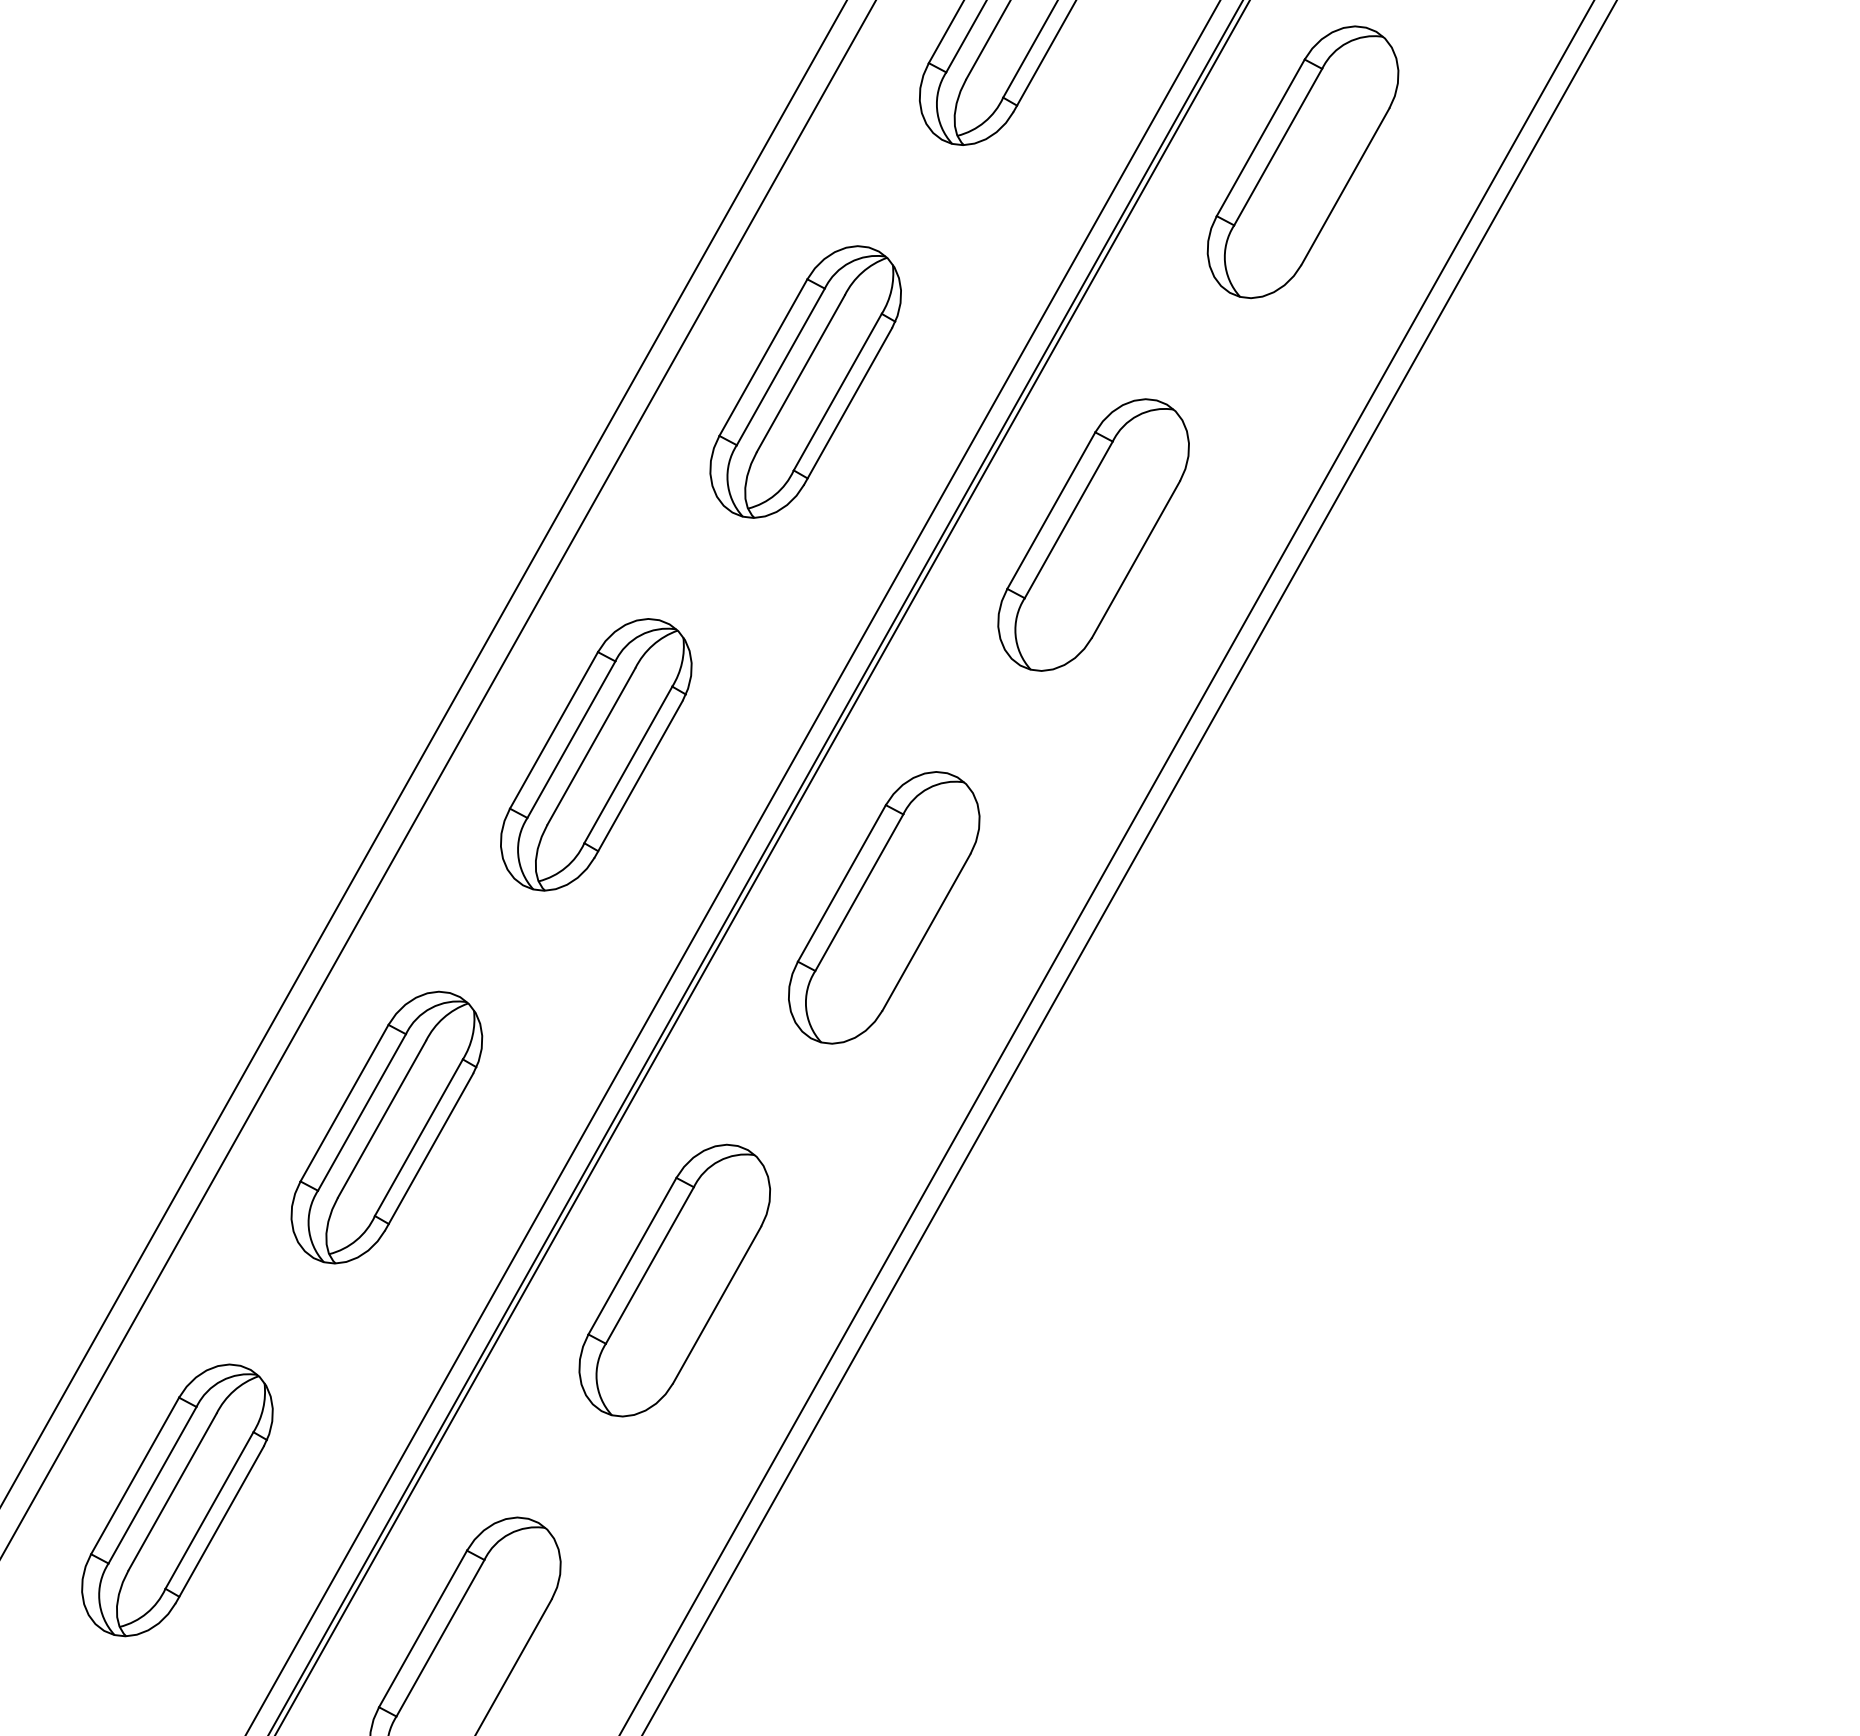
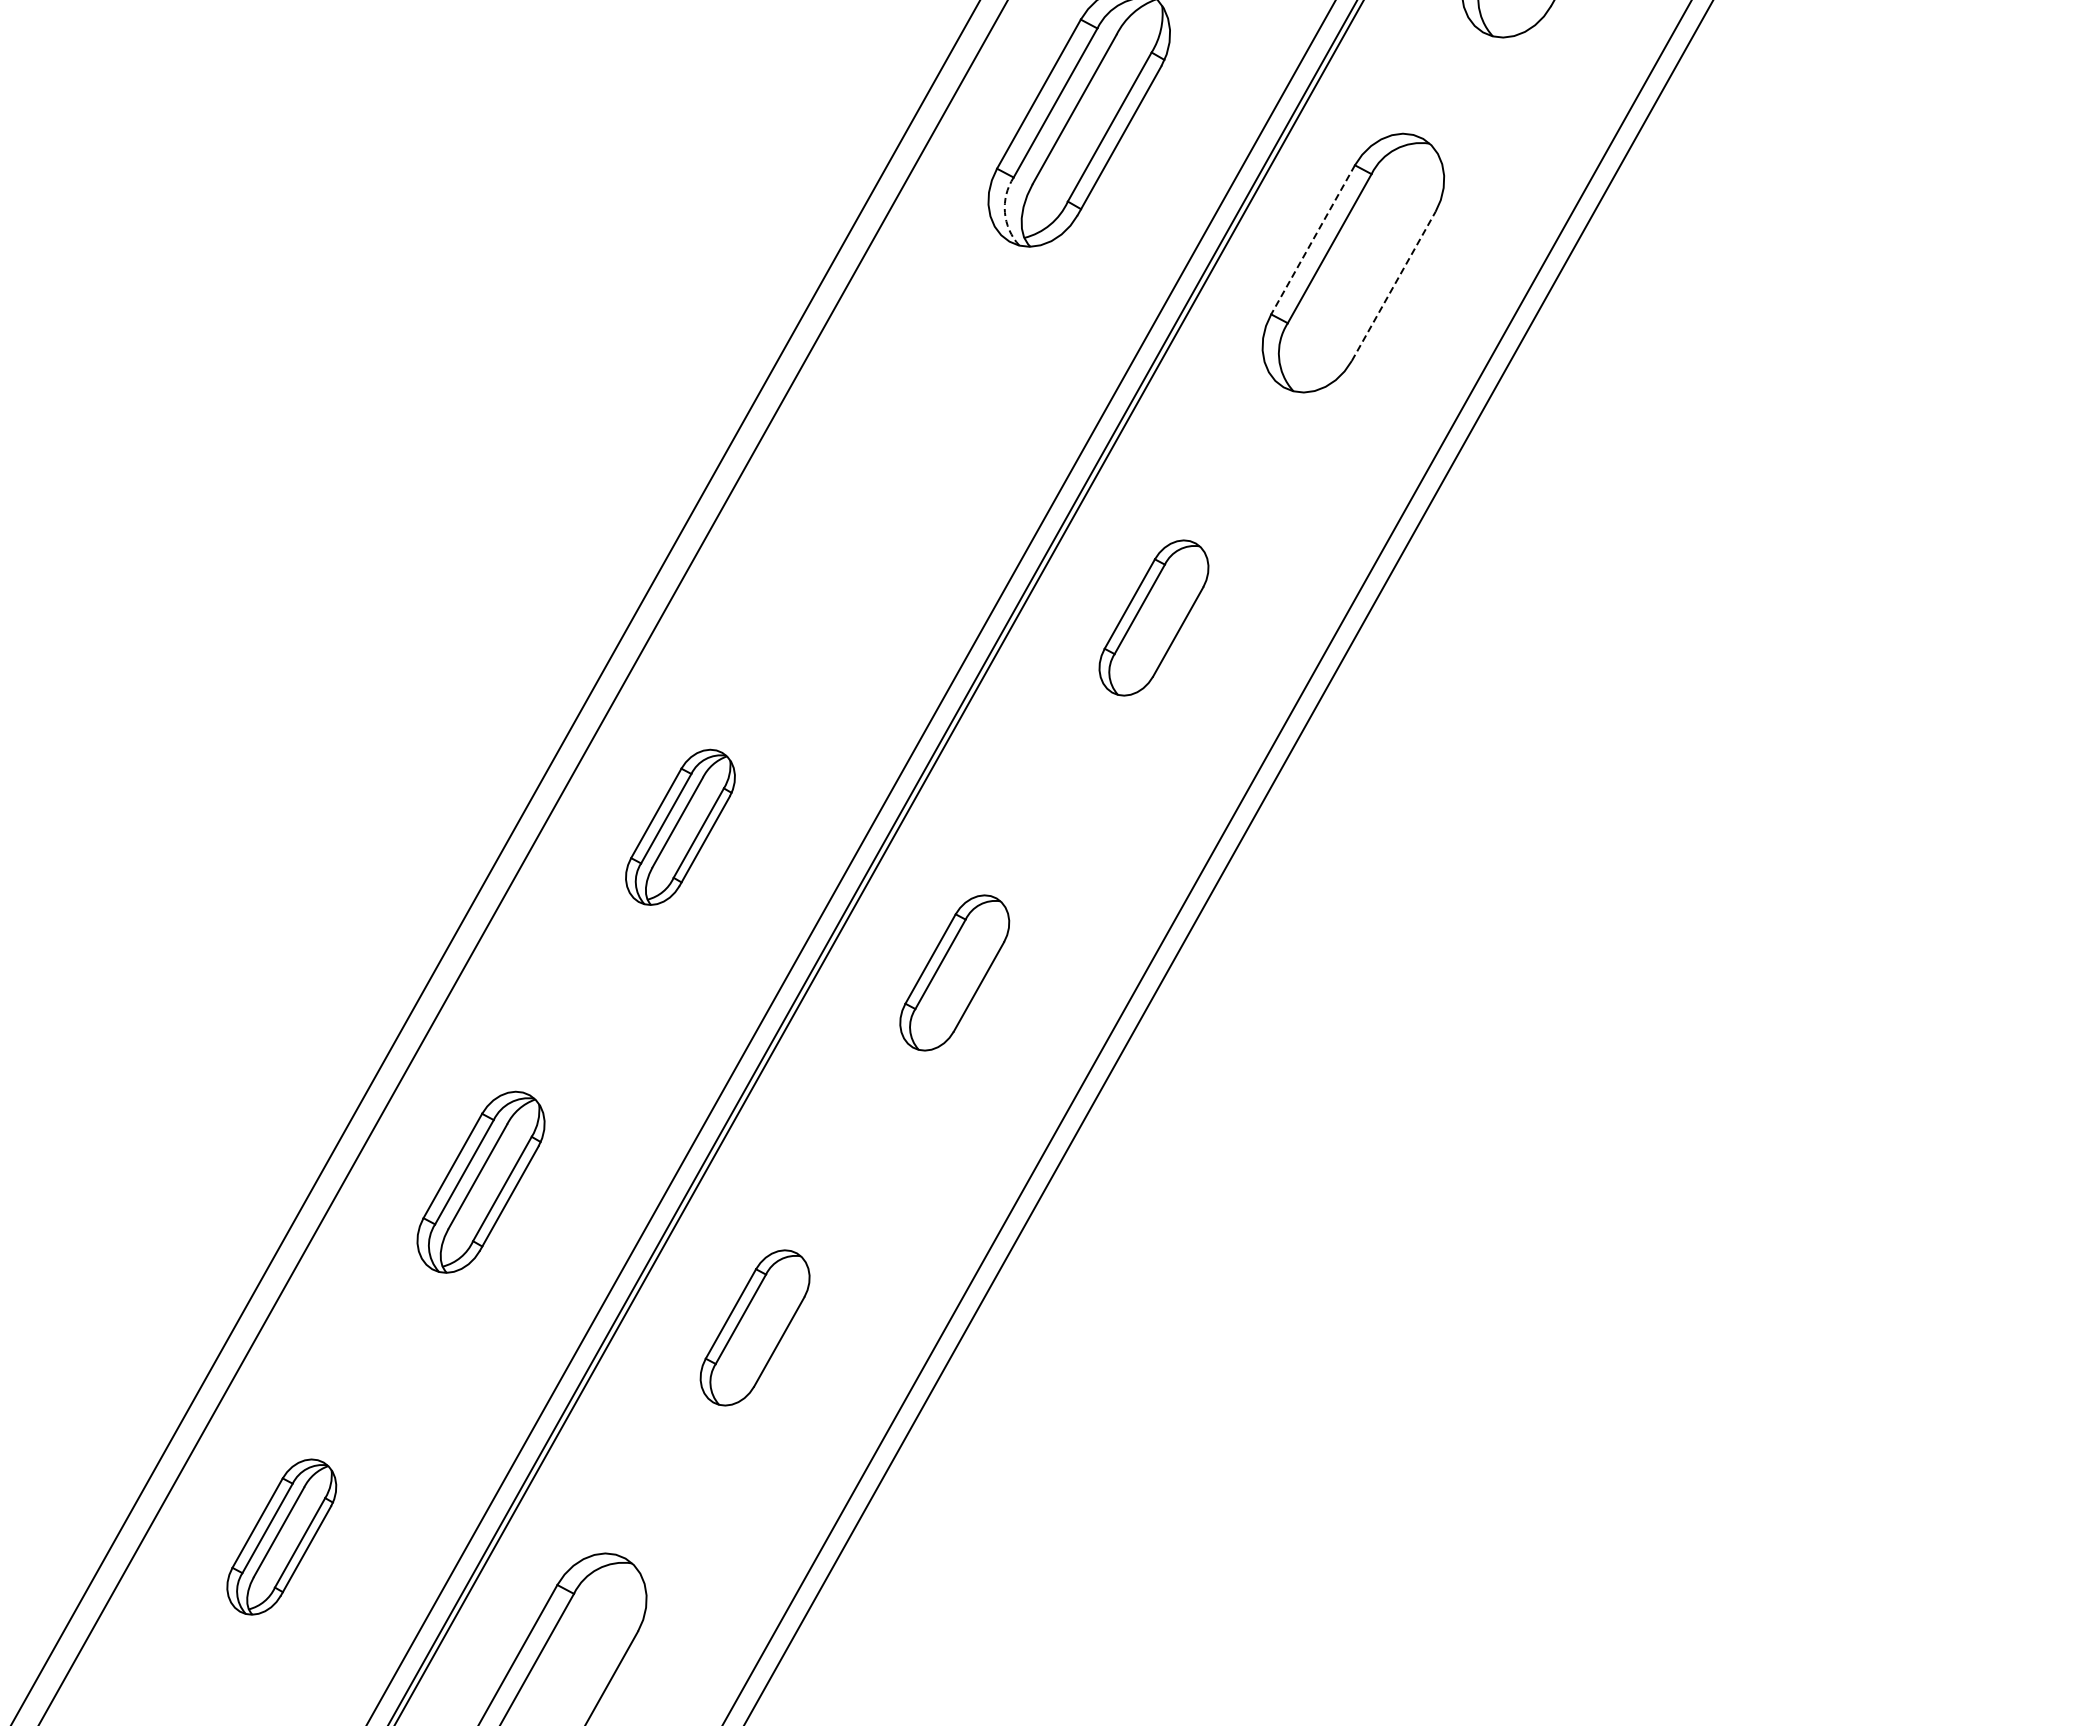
arc: (936, 109) -> (1004, 212), solid -> dashed
line: (1261, 137) -> (1313, 239), solid -> dashed
line: (1345, 186) -> (1393, 286), solid -> dashed
part: (805, 382) -> (879, 472), removed
part: (1093, 534) -> (1153, 617), size x0.6
part: (596, 755) -> (680, 827), size x0.6
part: (884, 907) -> (954, 972), size x0.6
part: (386, 1127) -> (480, 1182), size x0.7
part: (674, 1280) -> (754, 1327), size x0.6
part: (177, 1499) -> (281, 1536), size x0.6

